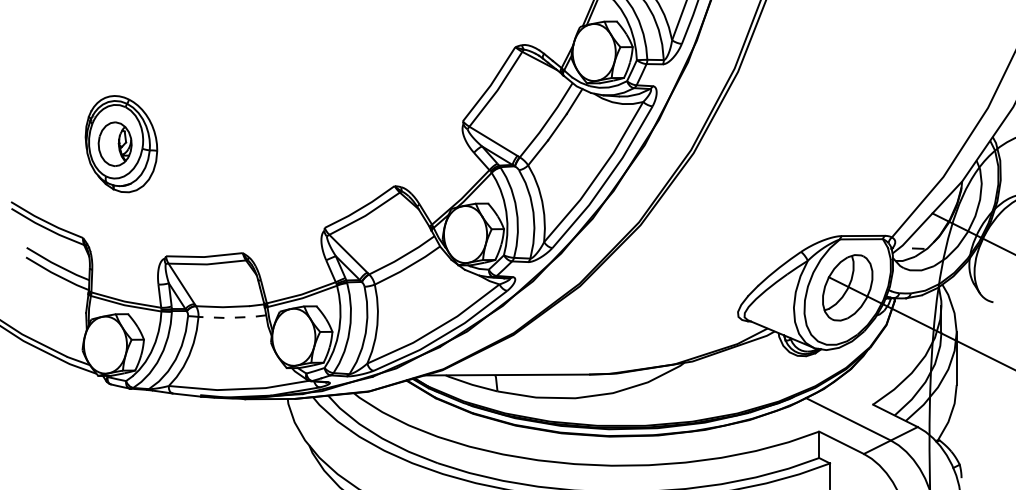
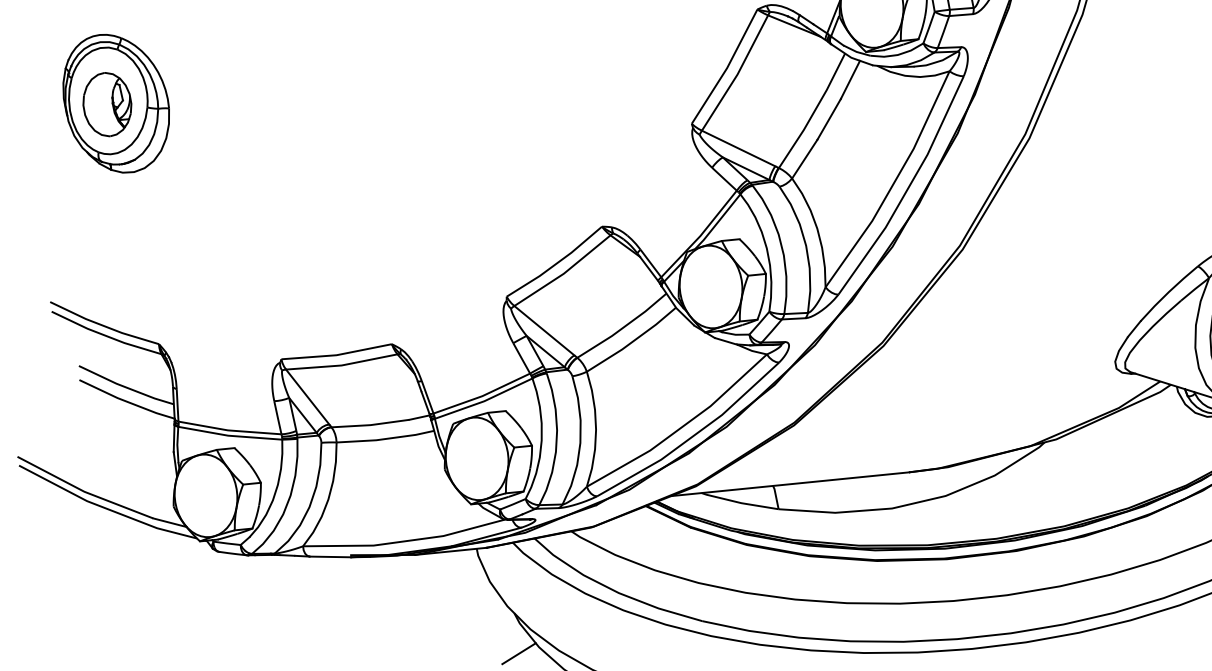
part: (121, 144) -> (116, 104), moved
line: (231, 317) -> (384, 438), dashed -> solid
line: (309, 473) -> (518, 653), added

